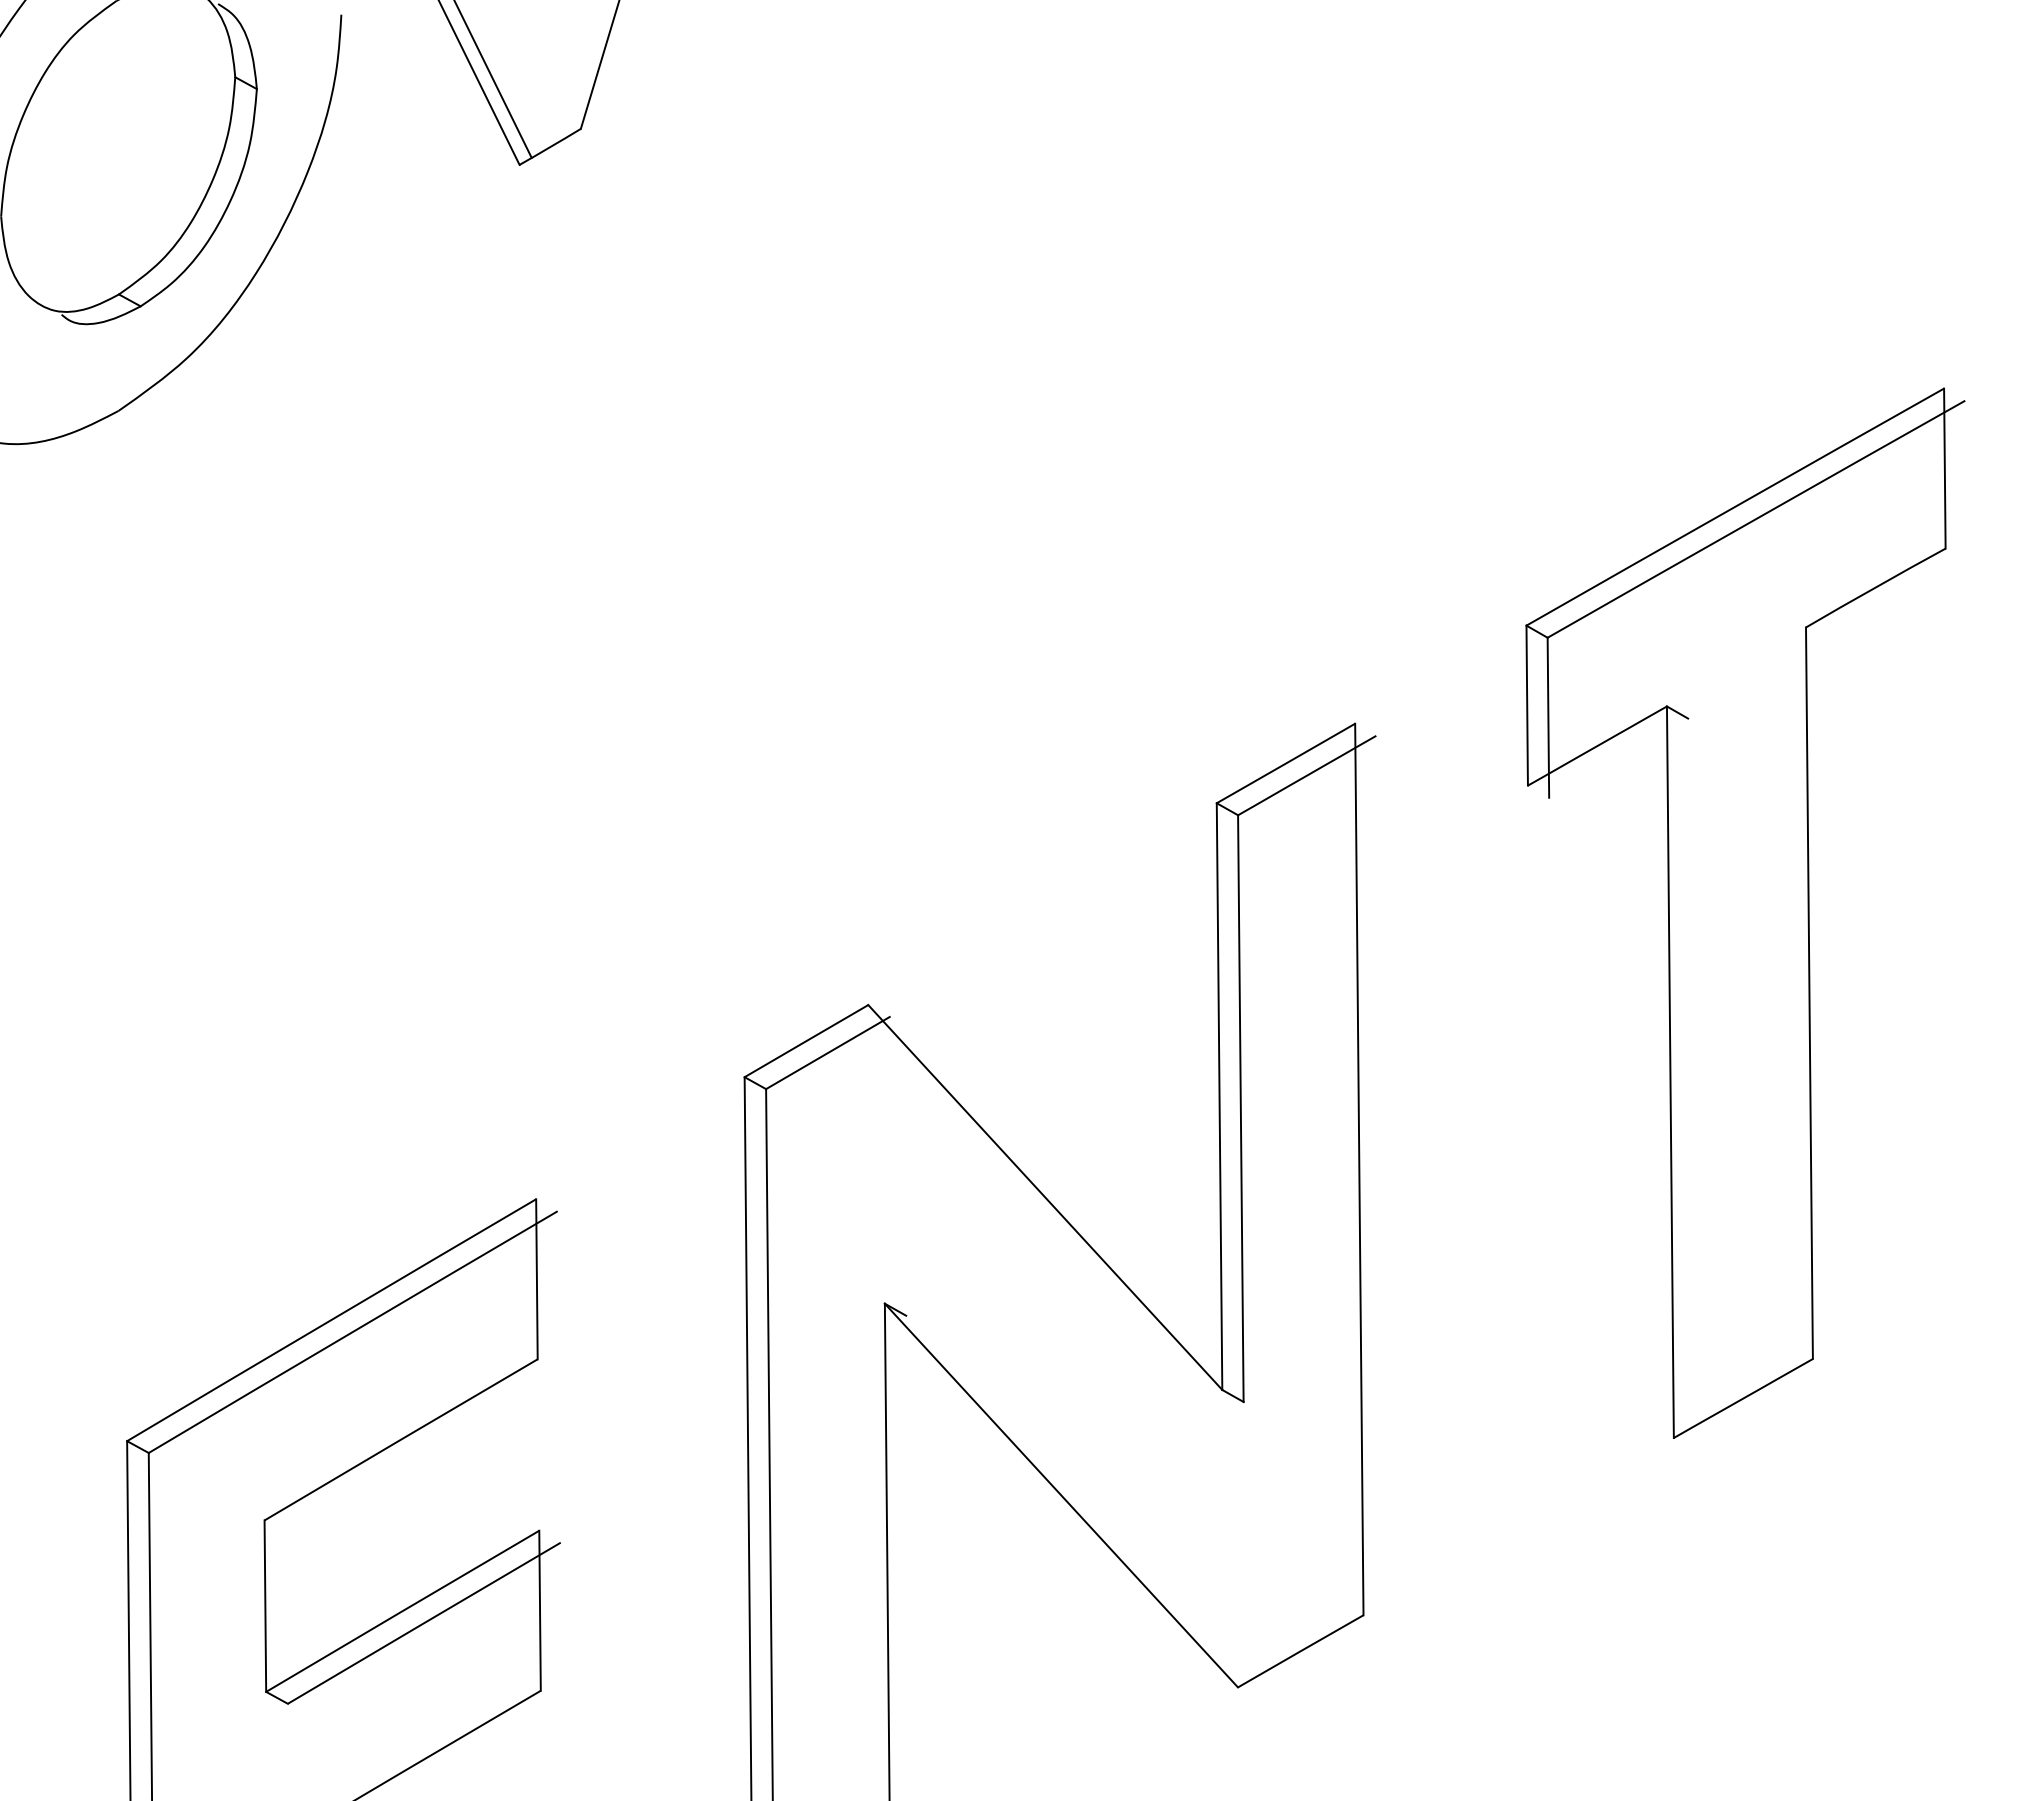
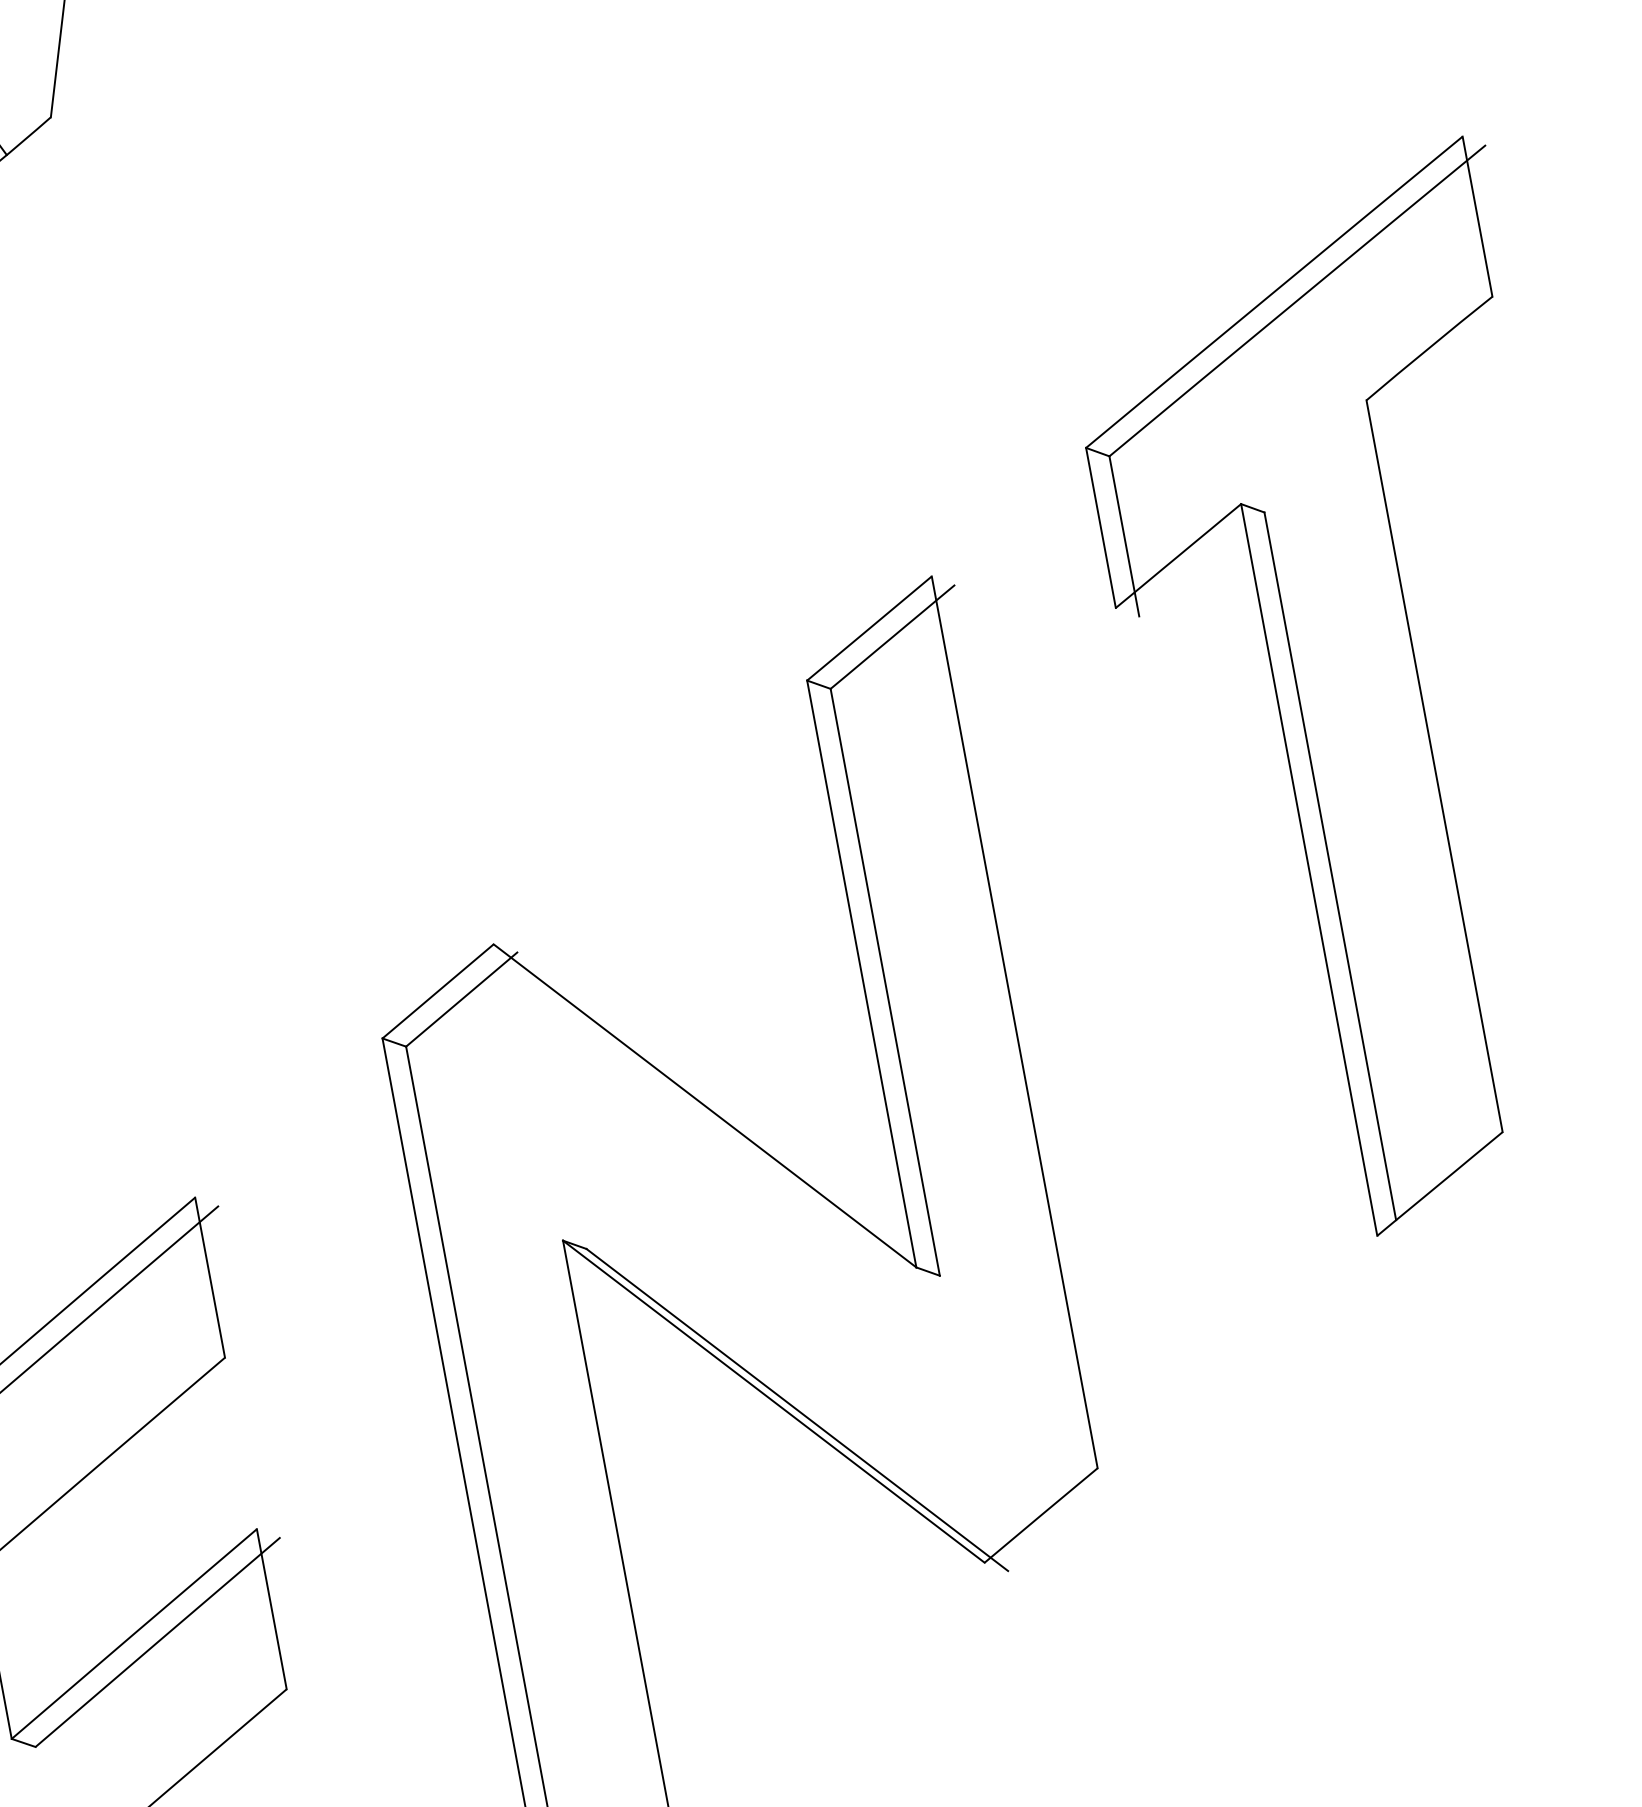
line: (1691, 1072) -> (1330, 866), added
line: (1082, 1507) -> (797, 1409), added

